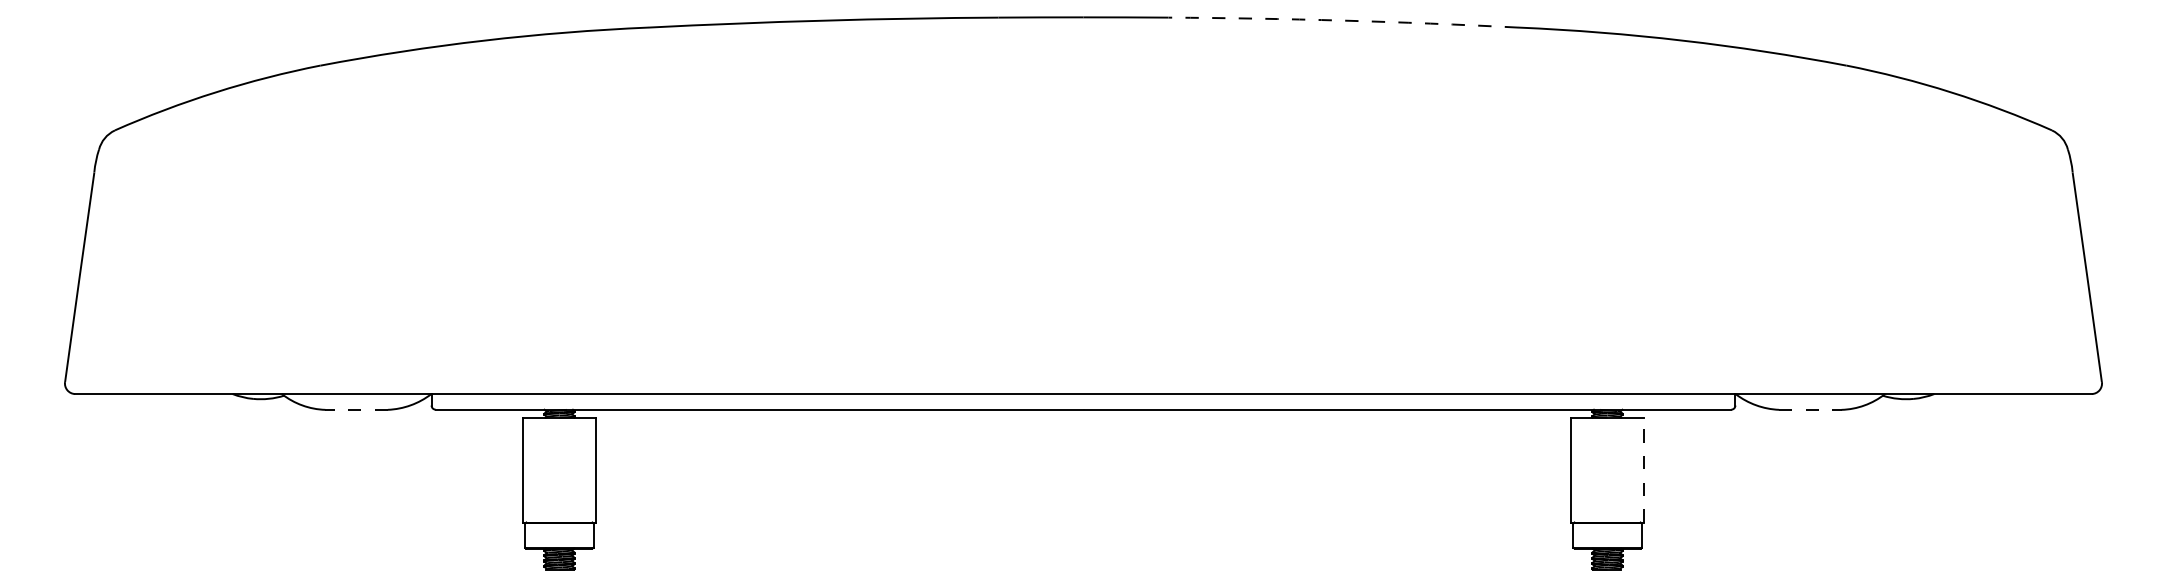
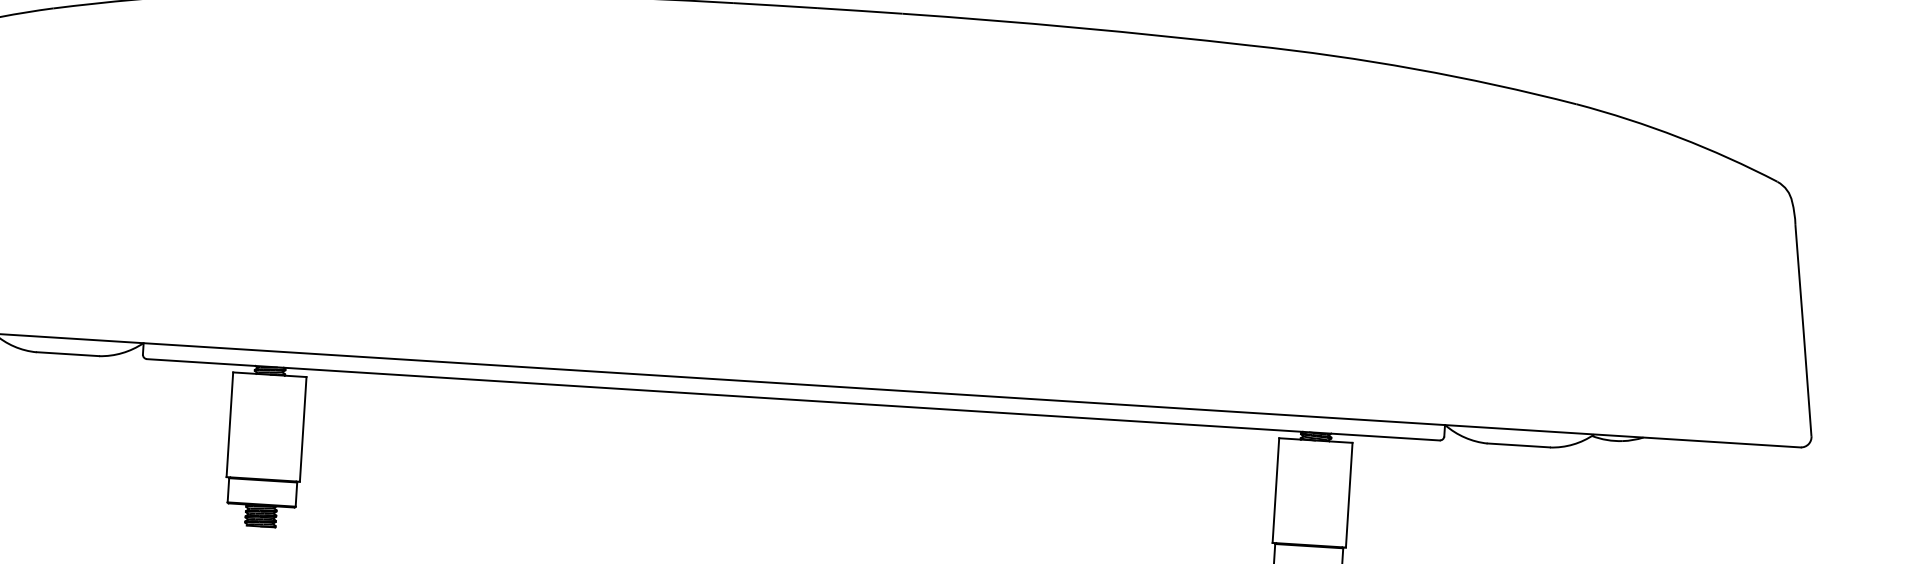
arc: (1343, 20) -> (1077, 27), dashed -> solid
line: (356, 409) -> (67, 353), dashed -> solid
line: (1810, 409) -> (1518, 445), dashed -> solid
line: (1644, 469) -> (1349, 494), dashed -> solid

